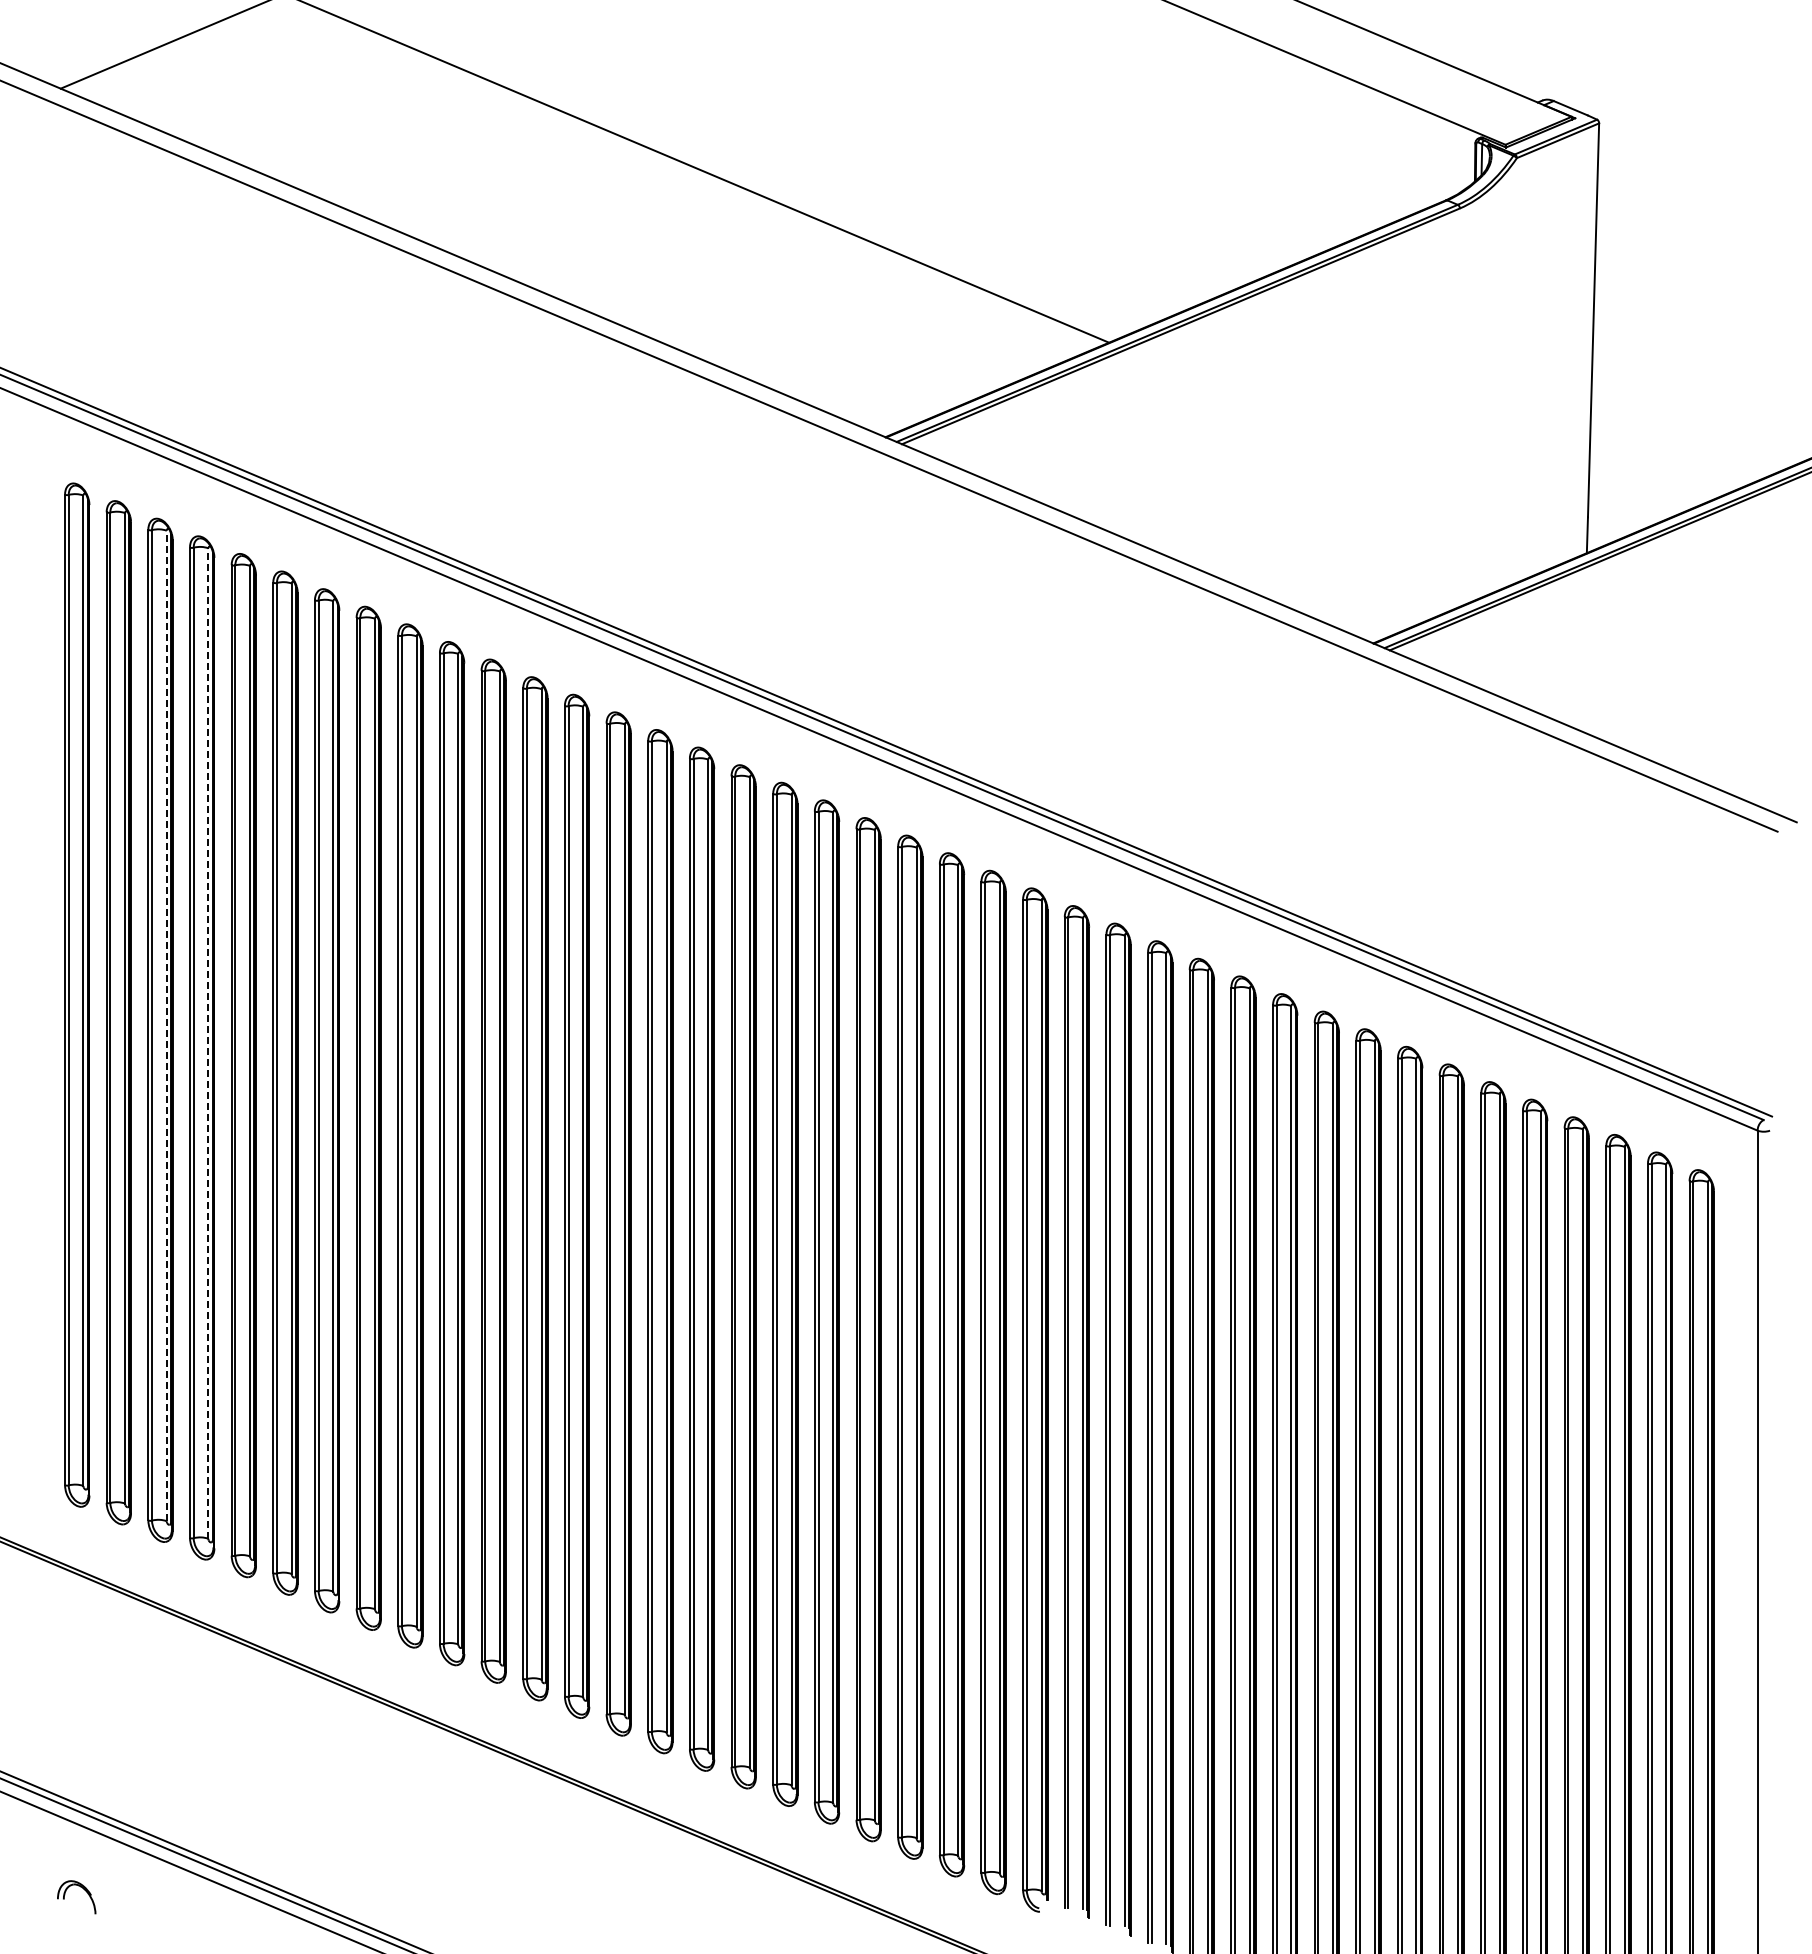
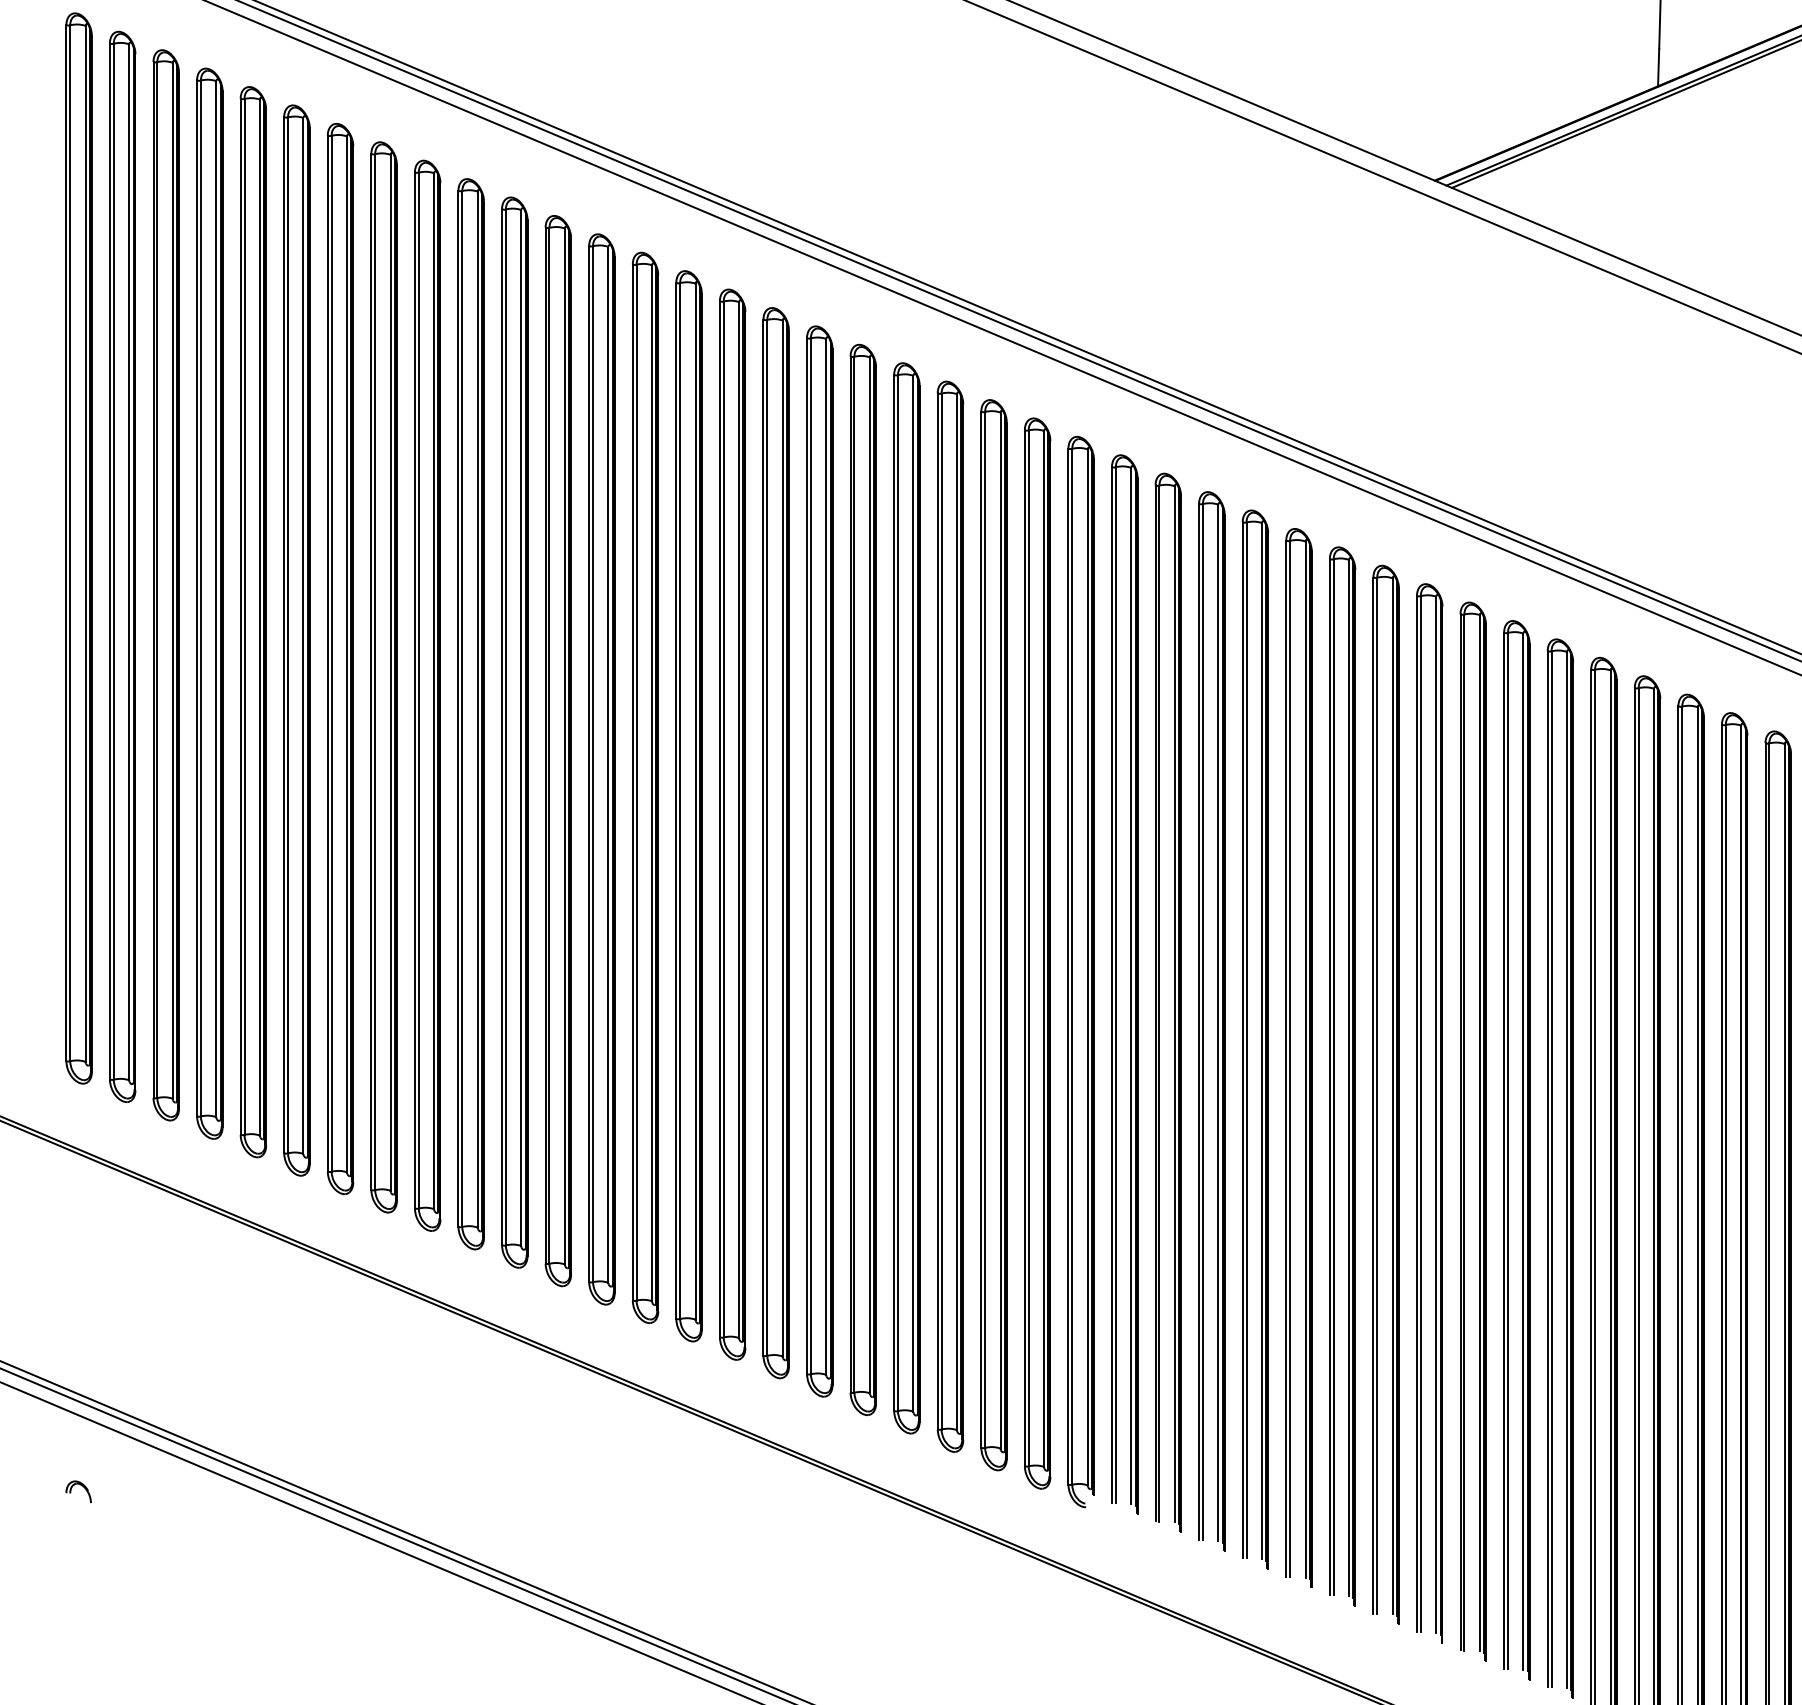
line: (166, 1025) -> (172, 580), dashed -> solid
line: (208, 1043) -> (216, 599), dashed -> solid
part: (76, 1896) -> (78, 1491), size x0.62

